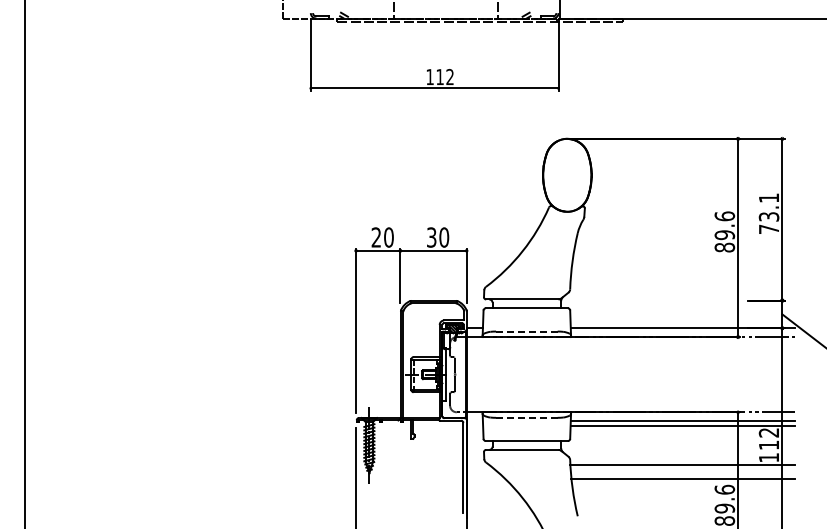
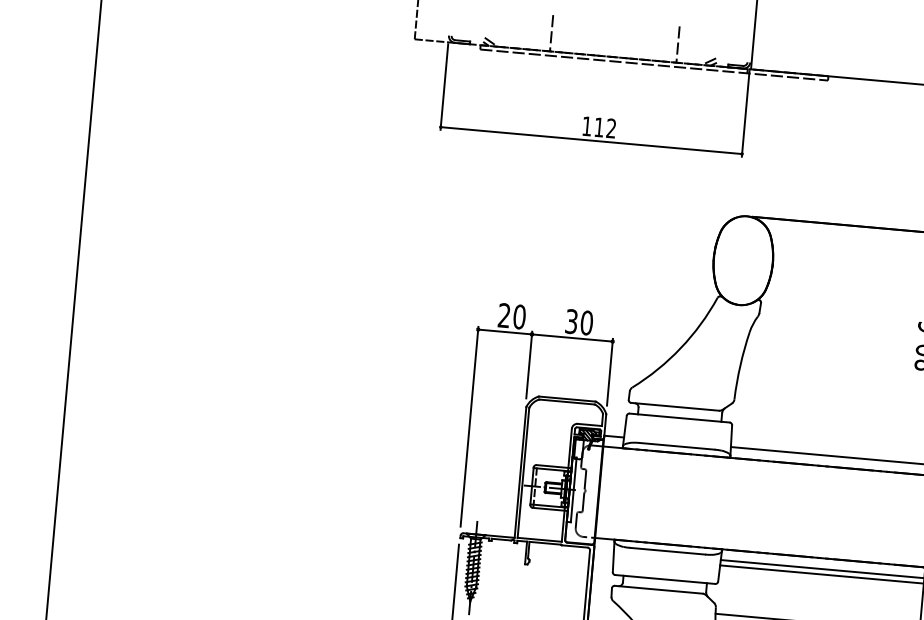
line: (526, 331) -> (676, 446), dashed -> solid
line: (526, 417) -> (667, 550), dashed -> solid

